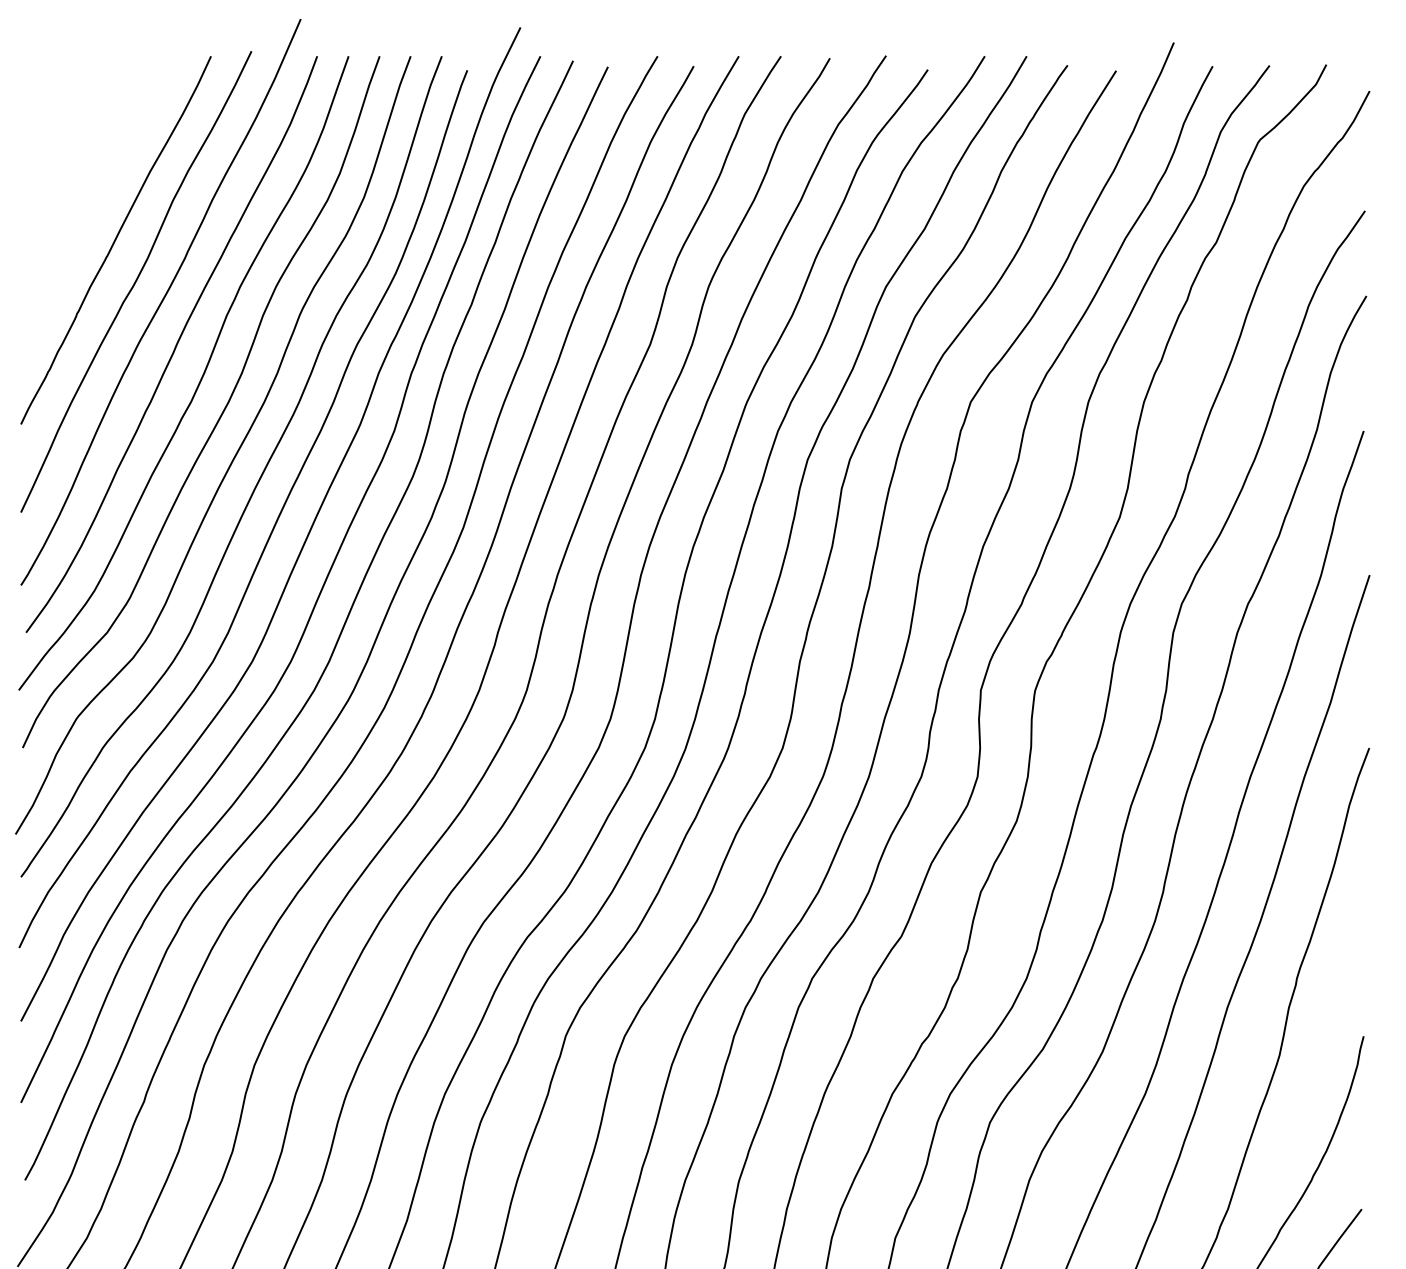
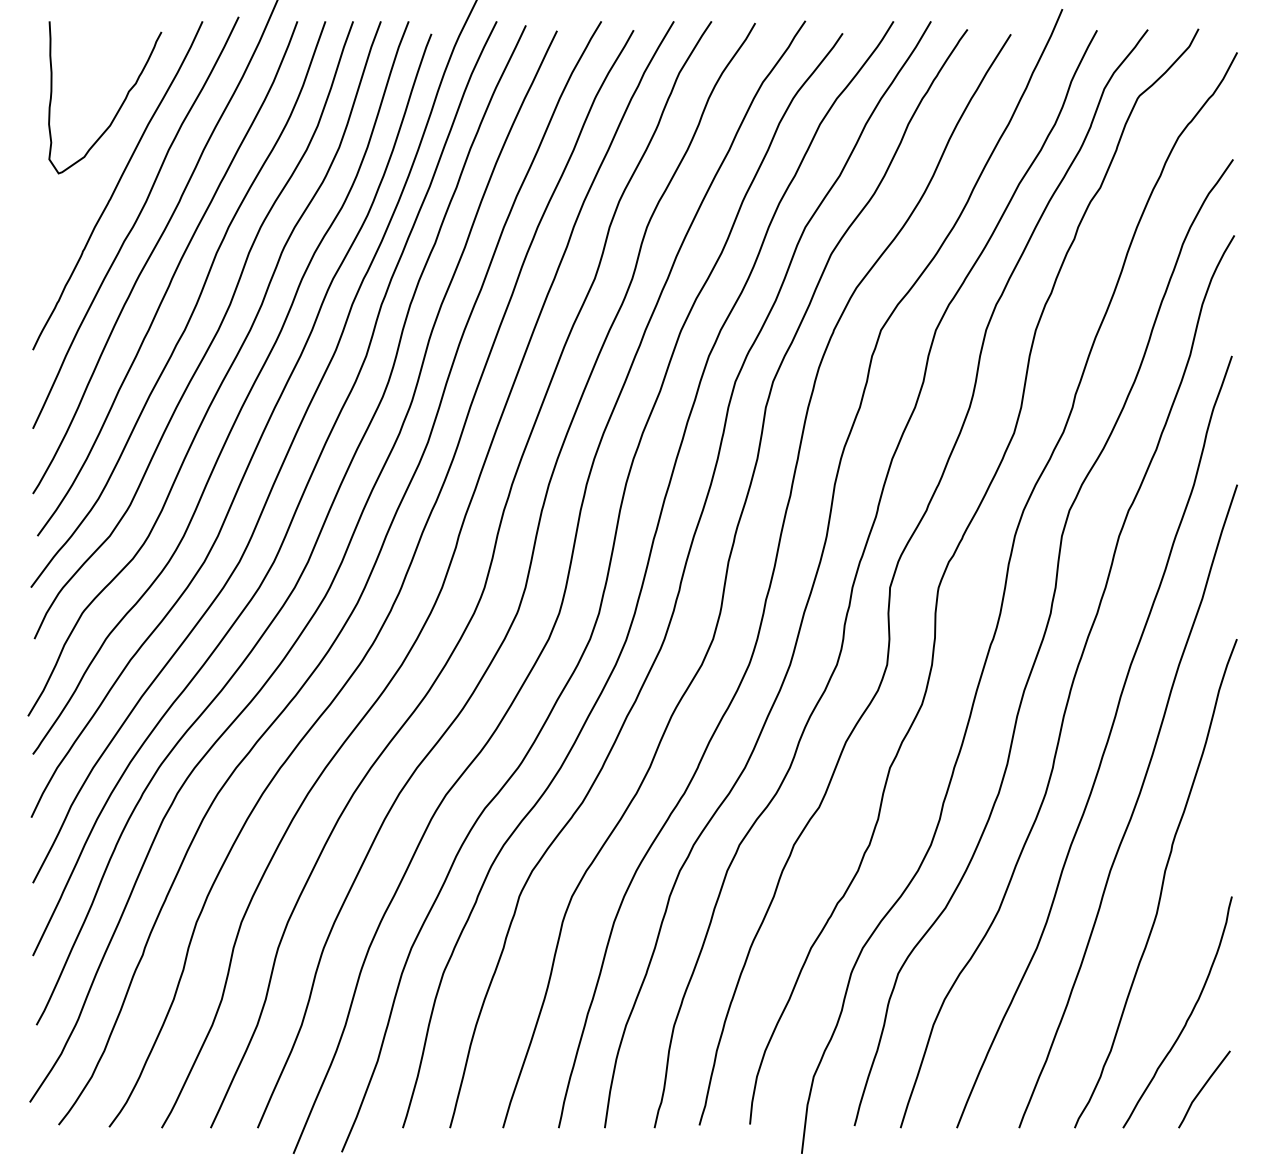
curve: (119, 150) -> (120, 105), added

